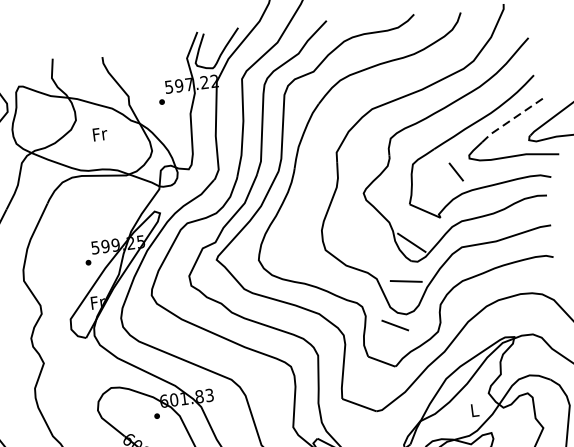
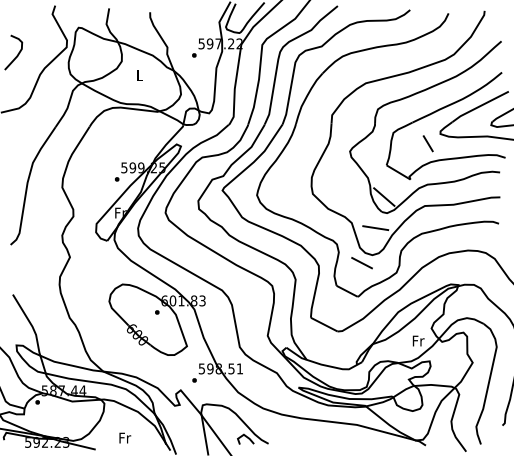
line: (512, 119) -> (479, 106), dashed -> solid
text: (100, 134) -> (140, 75), Fr -> L
text: (474, 409) -> (418, 340), L -> Fr

